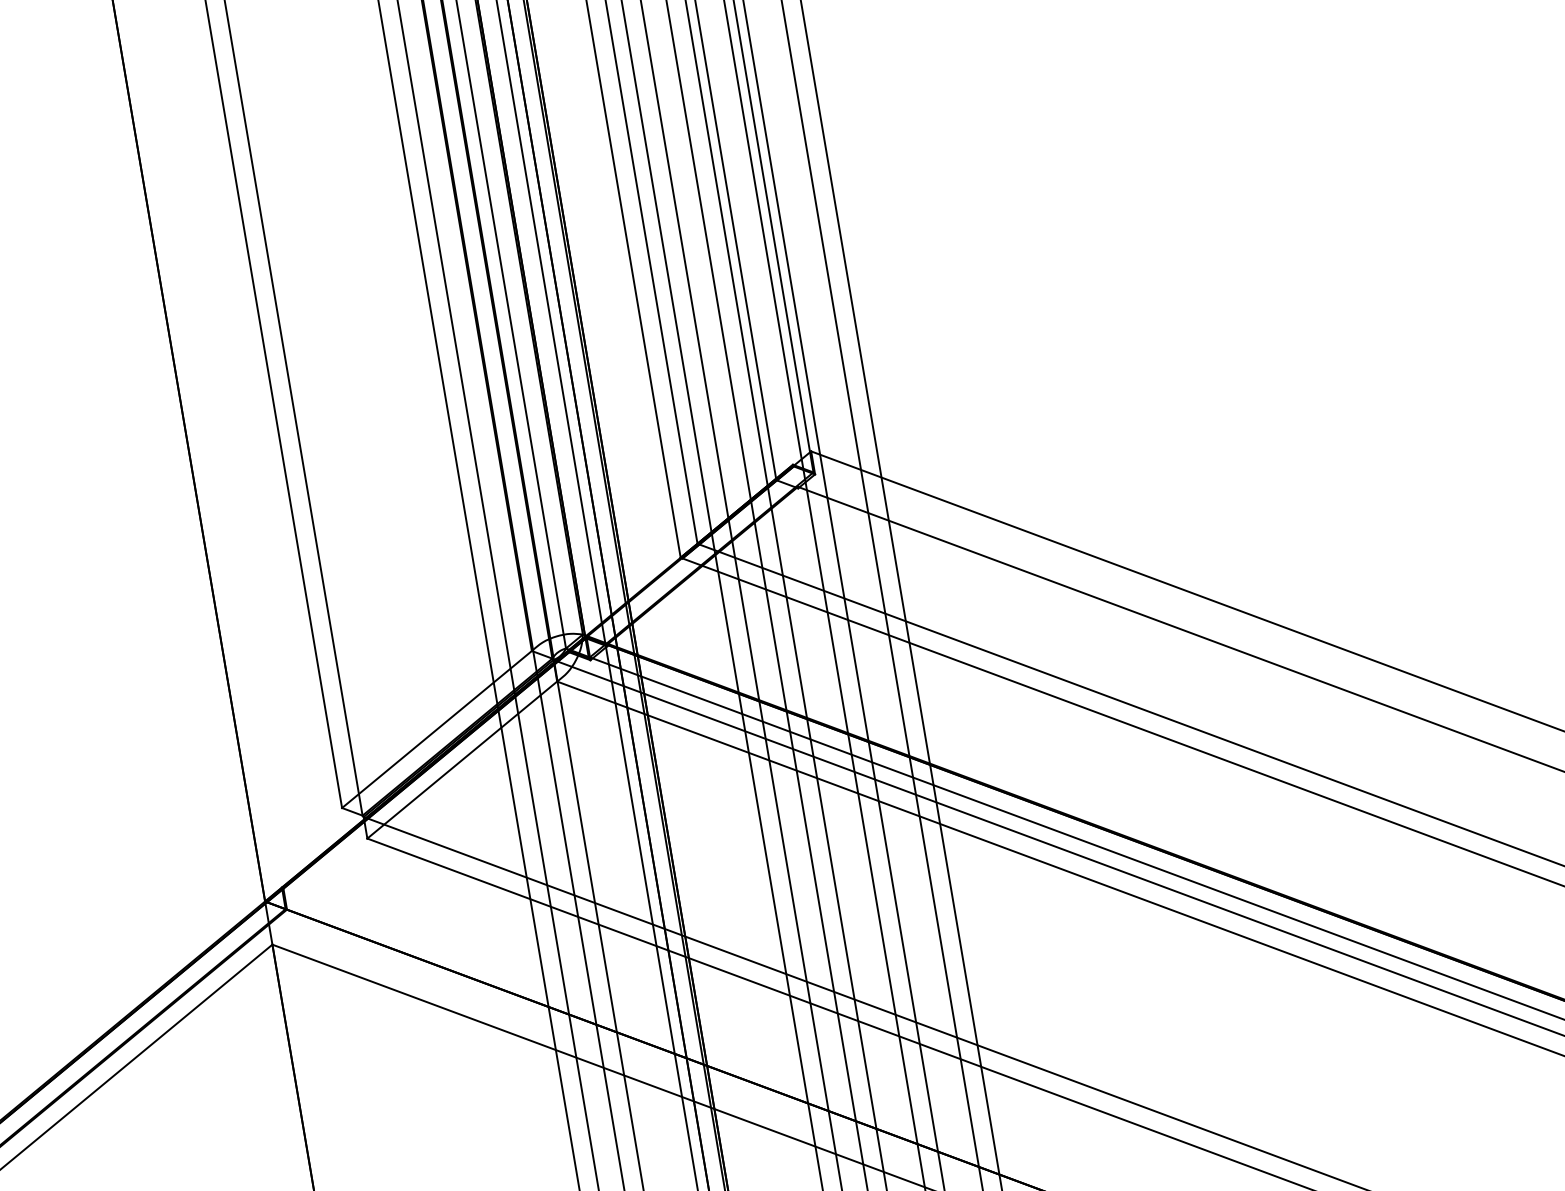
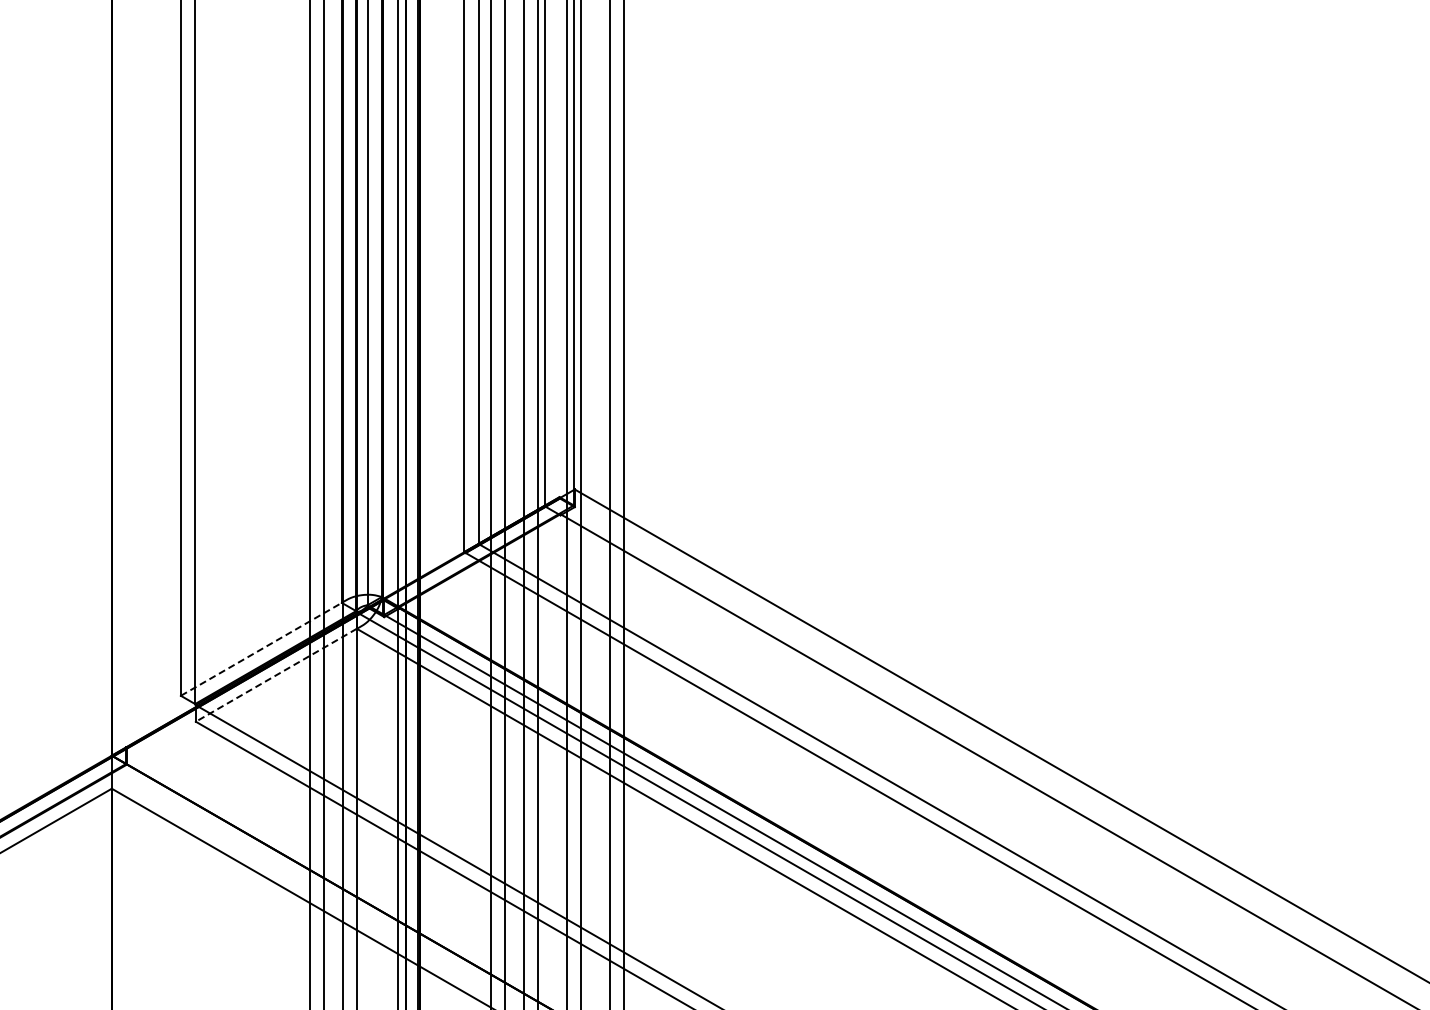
line: (437, 729) -> (261, 649), solid -> dashed
line: (462, 760) -> (276, 675), solid -> dashed

